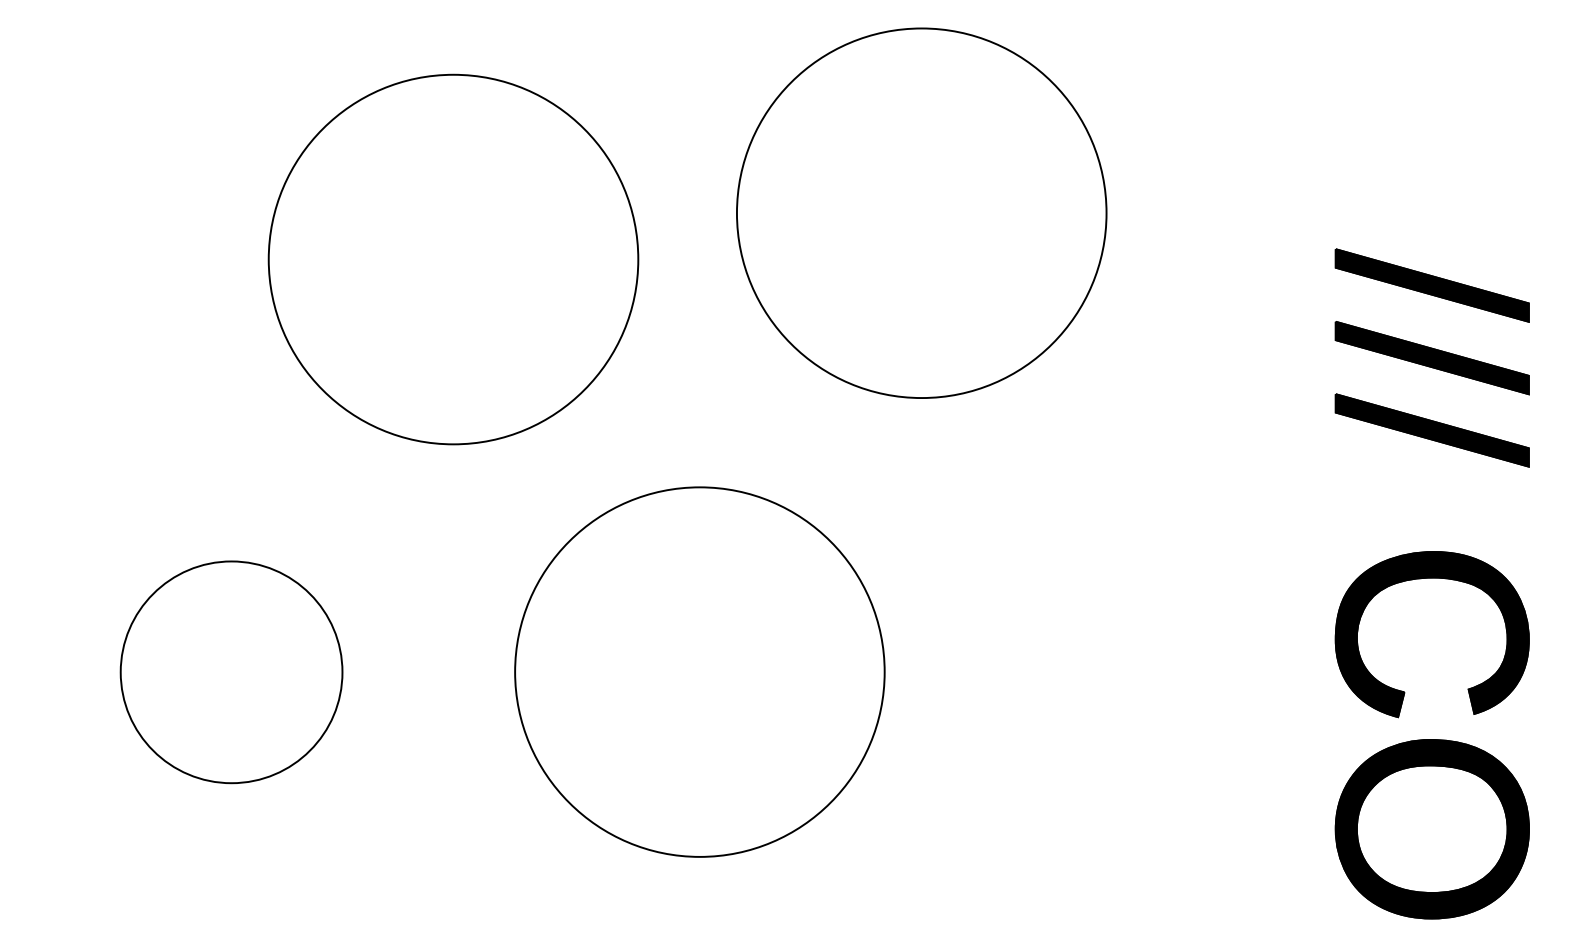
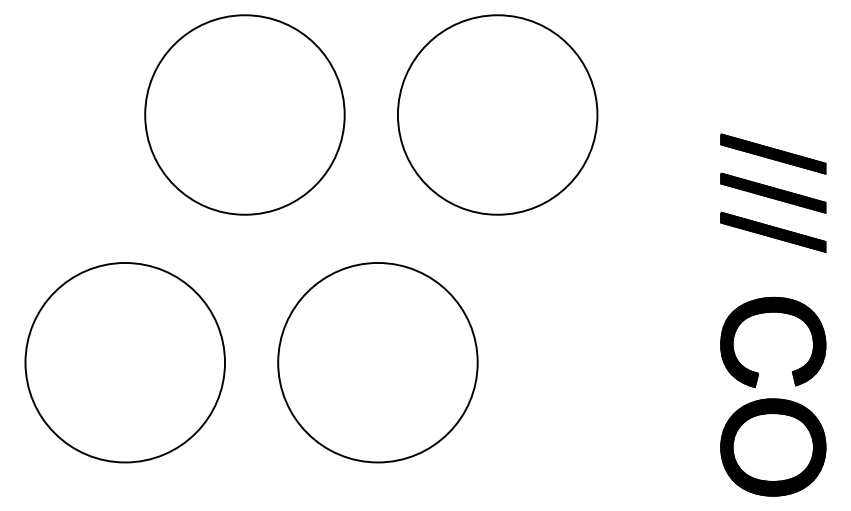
part: (452, 258) -> (244, 114), moved
part: (230, 671) -> (124, 362), size x1.67

